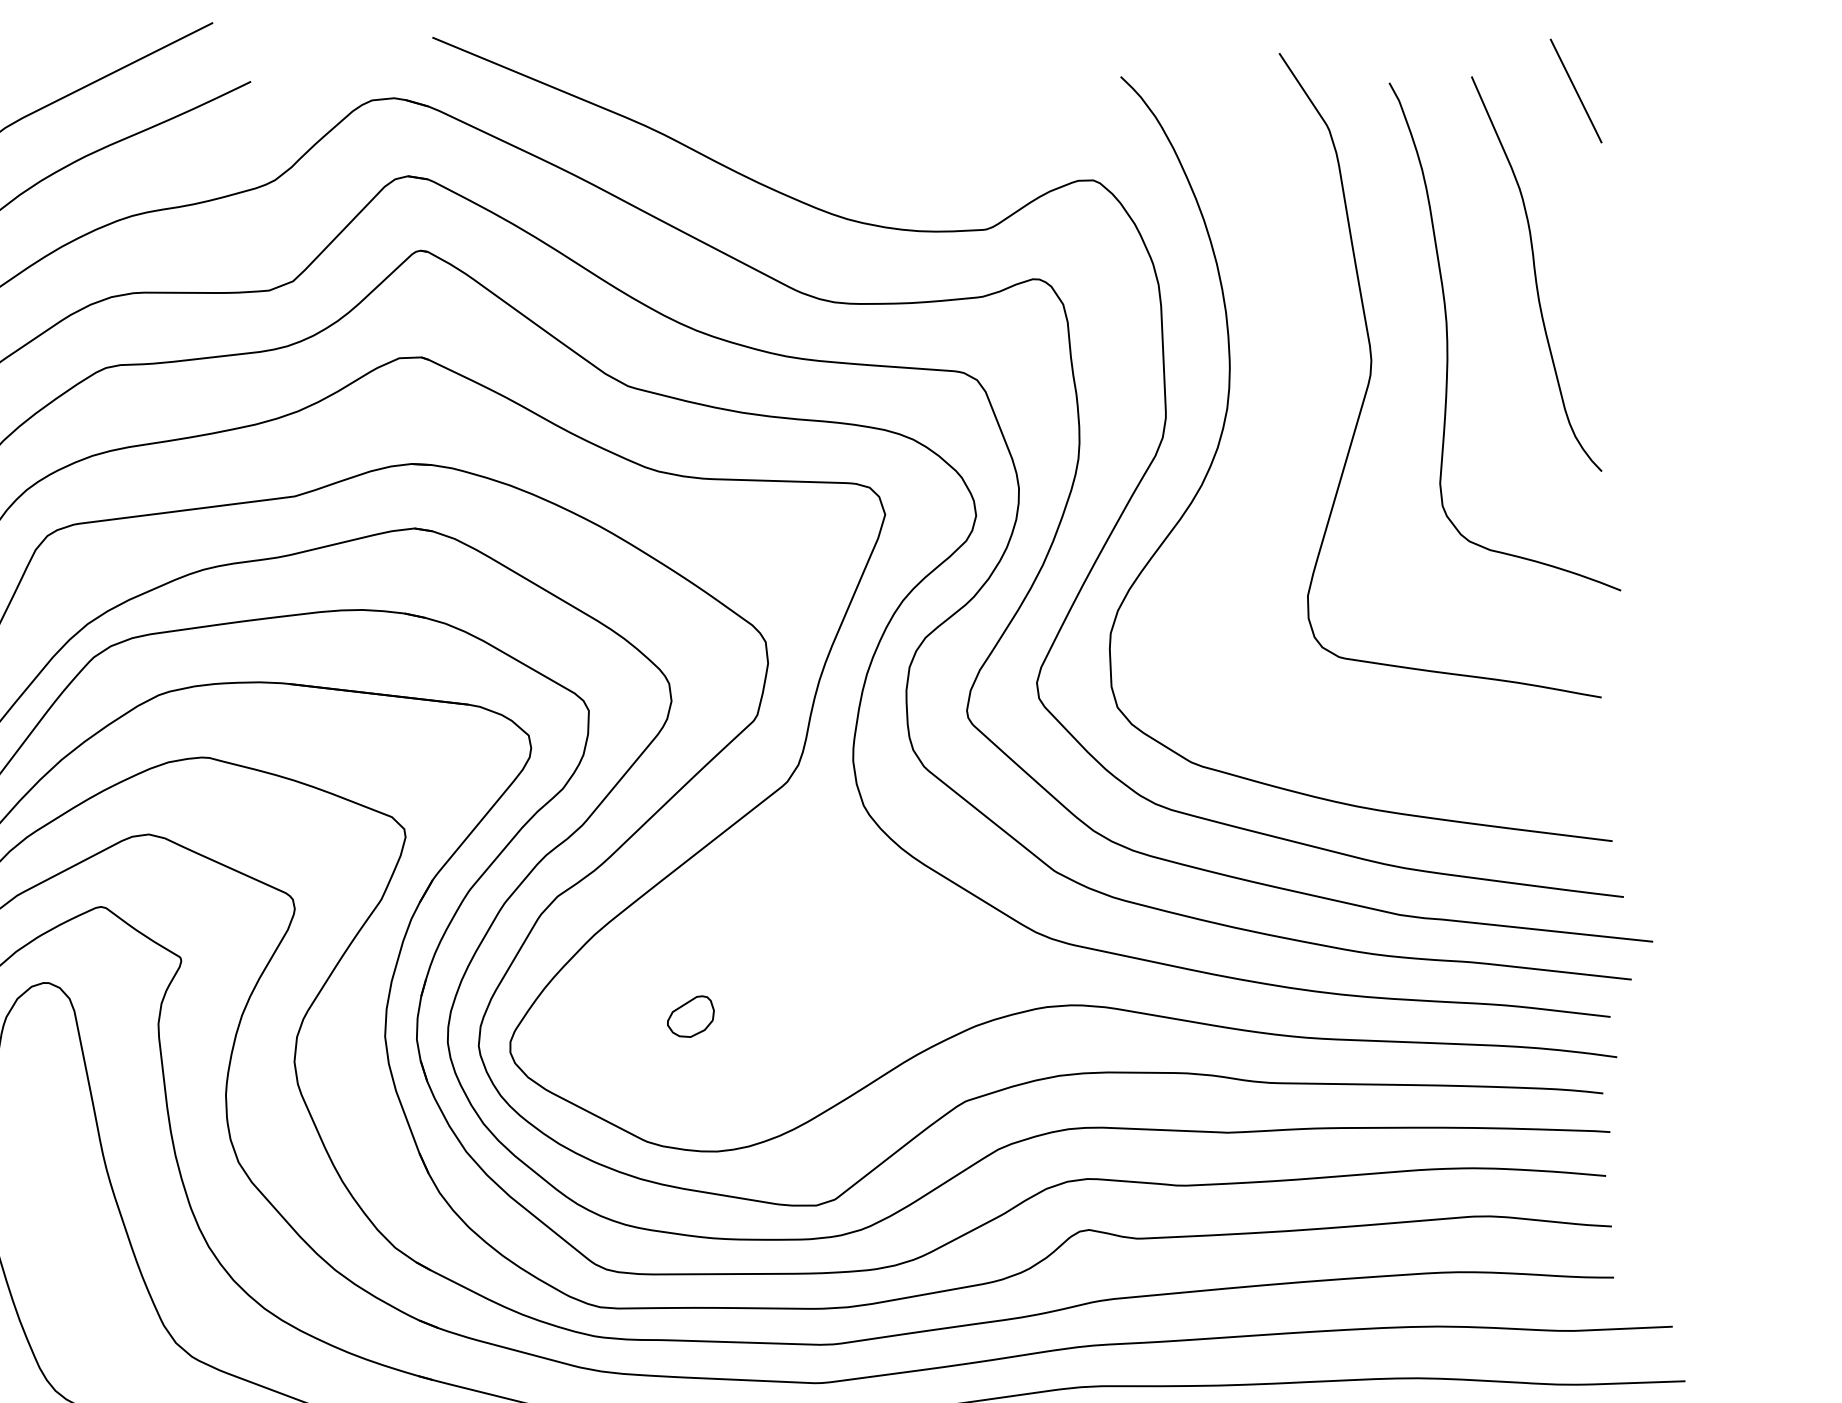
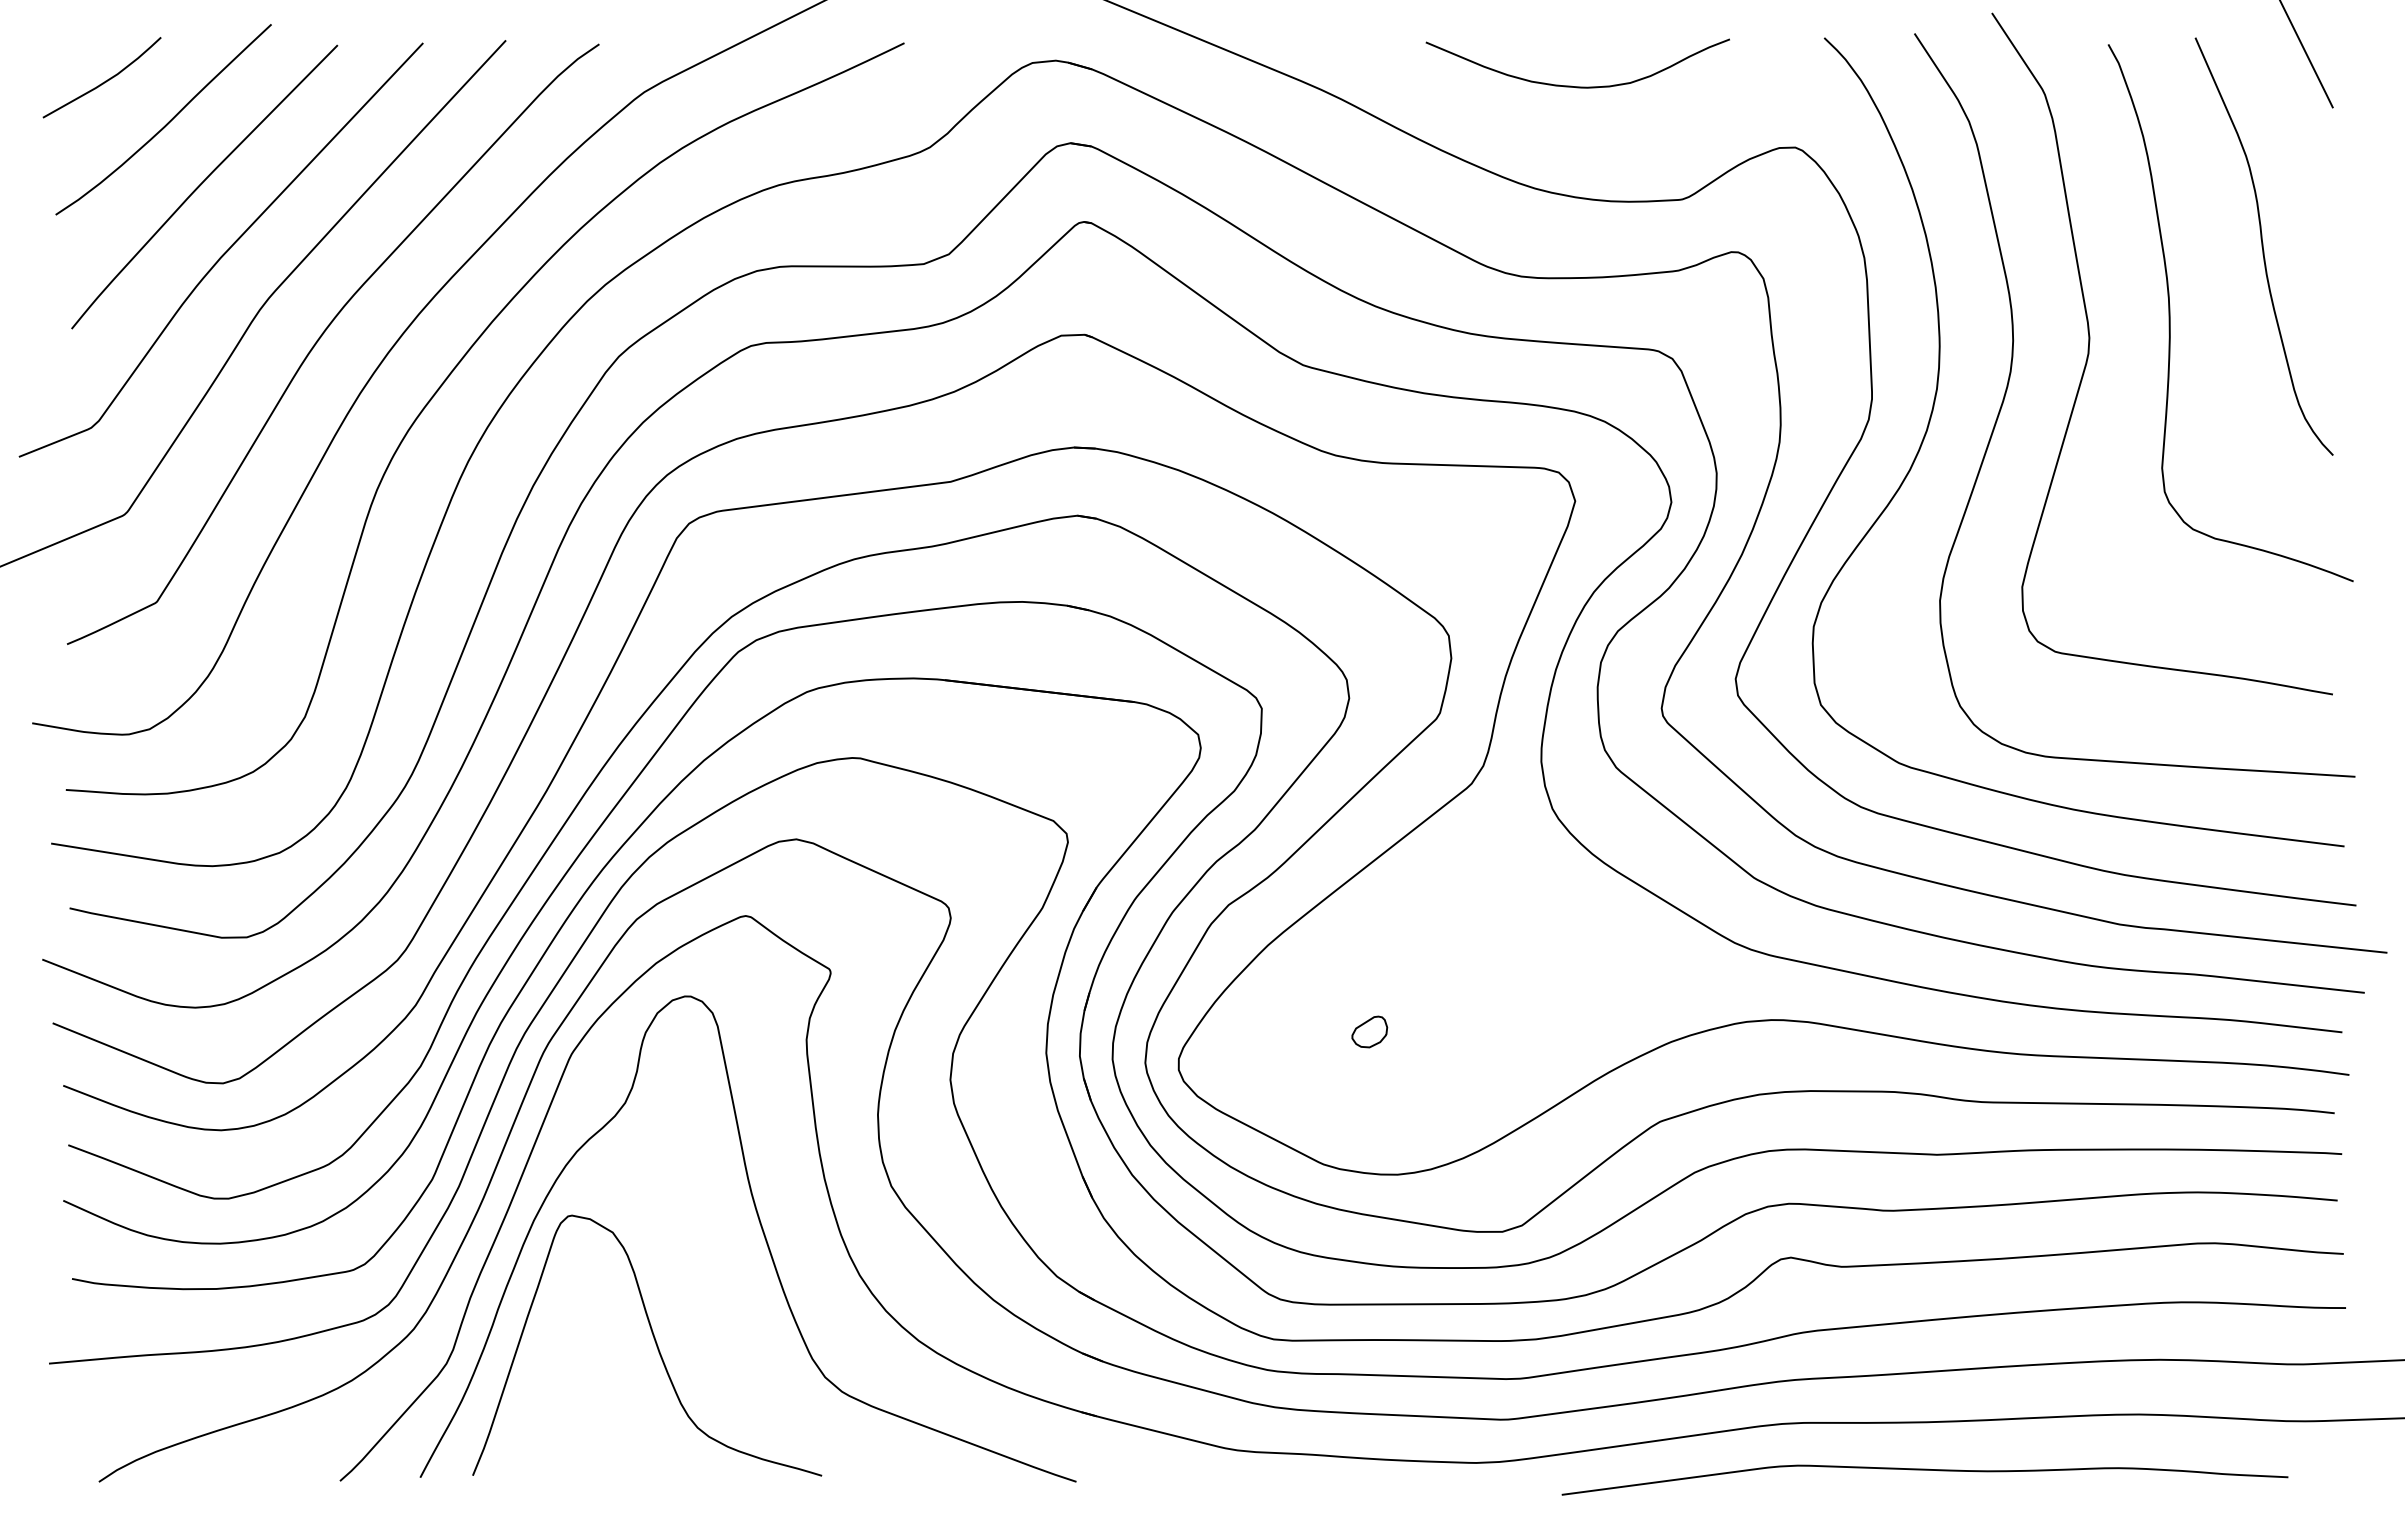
curve: (881, 121) -> (1571, 85), added
curve: (1296, 398) -> (2010, 378), added
part: (690, 1016) -> (1369, 1031), size x0.71

